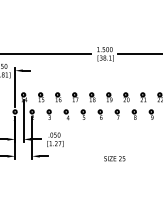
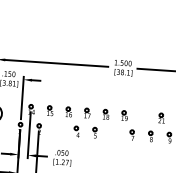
part: (126, 97) -> (143, 117), removed
part: (48, 114) -> (56, 129), removed
part: (99, 114) -> (112, 133), removed

